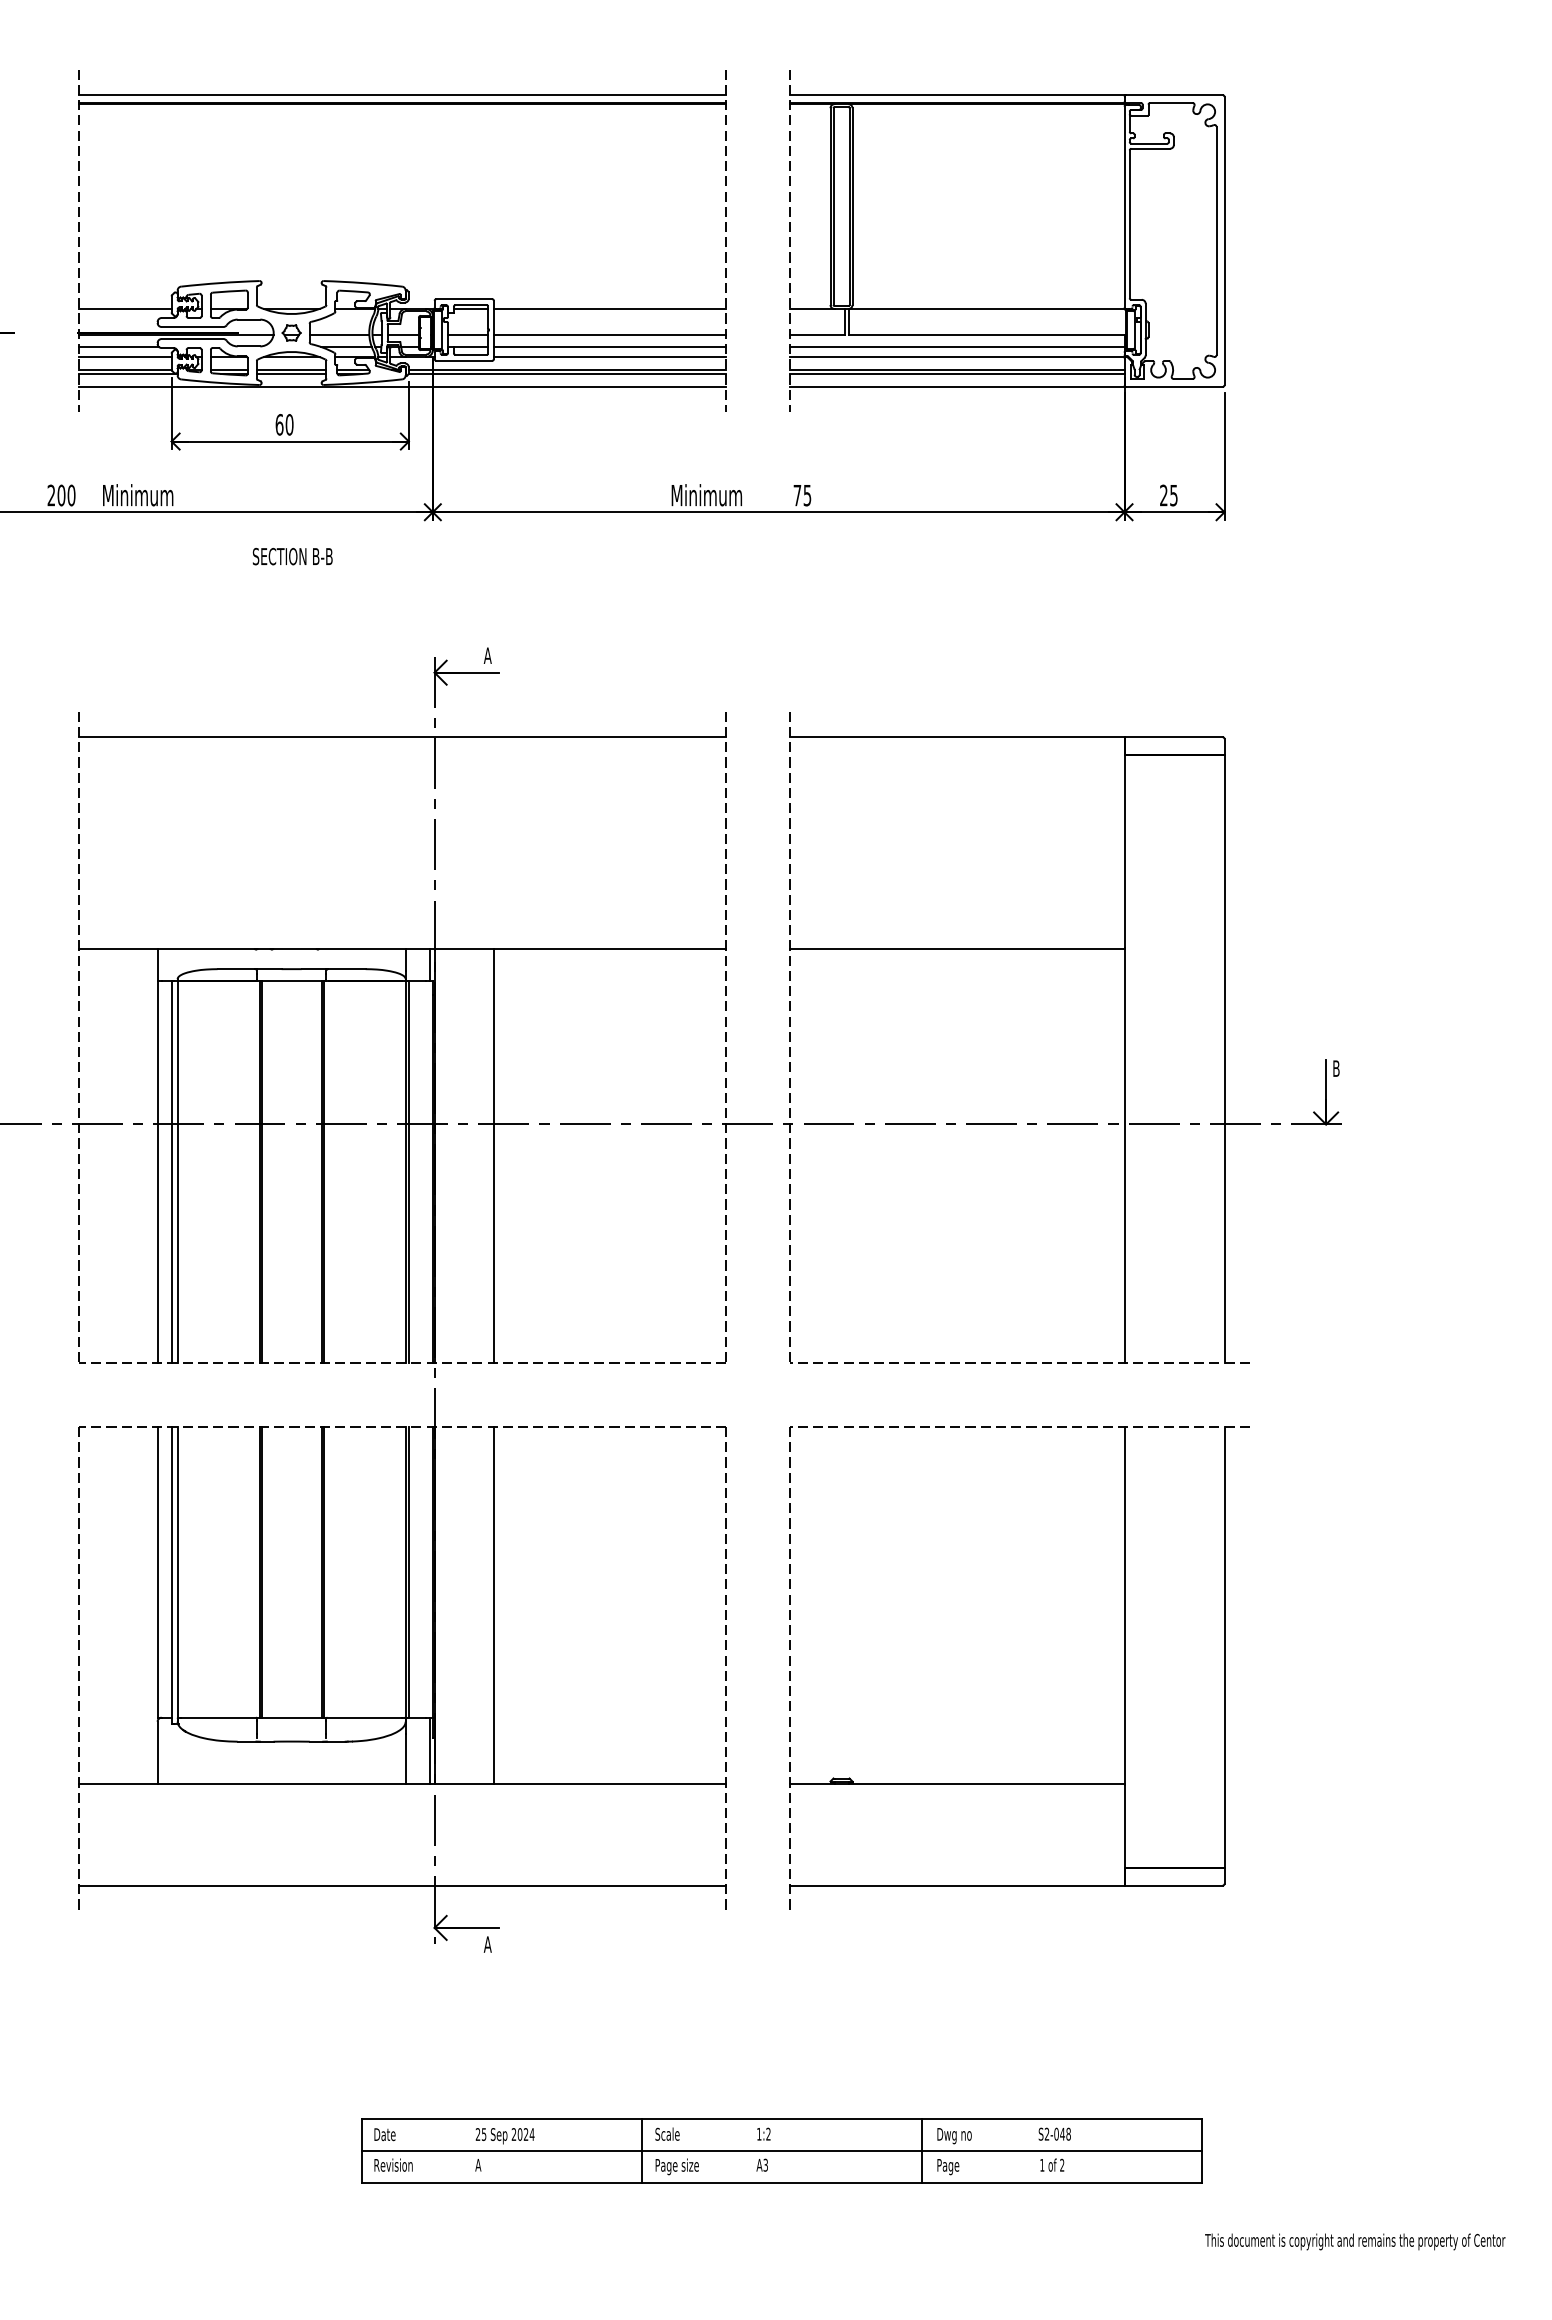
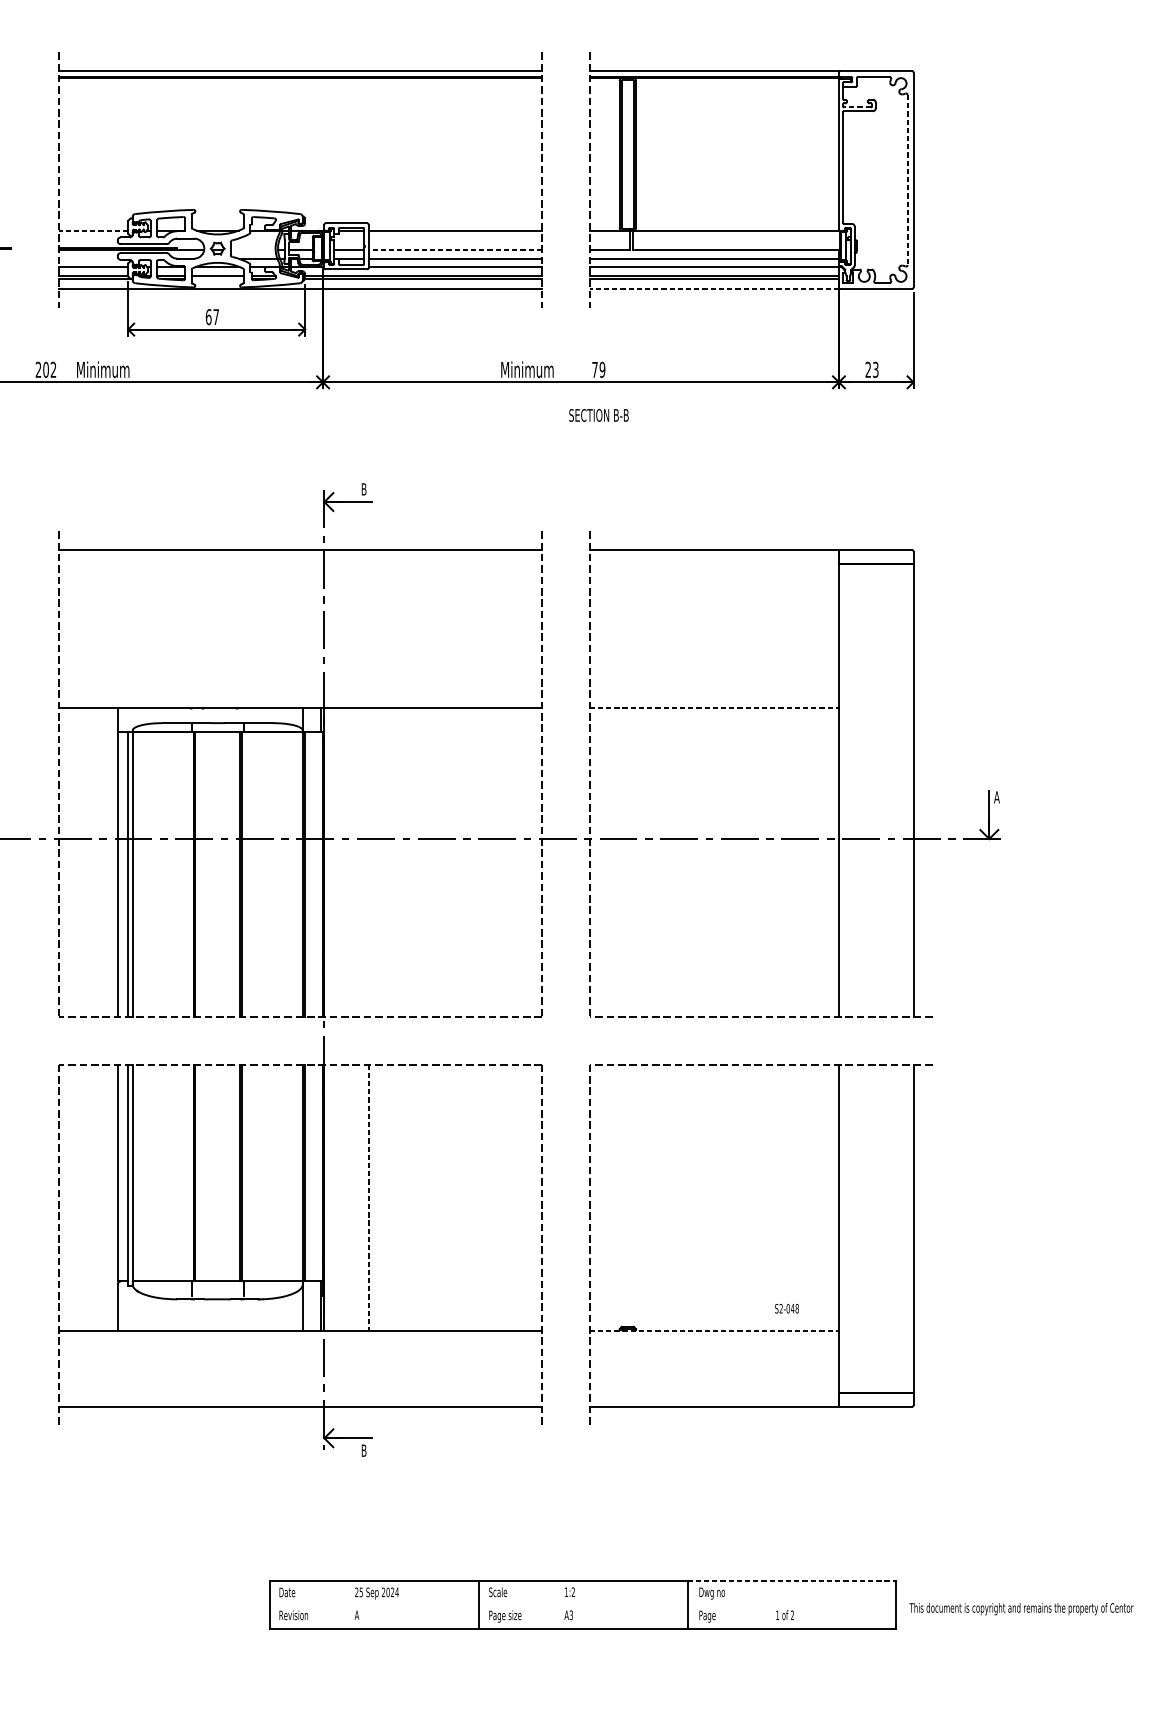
line: (1148, 143) -> (856, 107), solid -> dashed
line: (1216, 241) -> (907, 180), solid -> dashed
line: (125, 309) -> (93, 231), solid -> dashed
line: (339, 334) -> (253, 249), removed
line: (609, 334) -> (454, 249), solid -> dashed
line: (118, 347) -> (88, 259), removed
line: (291, 374) -> (217, 279), removed
line: (956, 387) -> (713, 289), solid -> dashed
text: (289, 424) -> (216, 316), 60 -> 67
text: (807, 494) -> (602, 369), 75 -> 79
text: (1173, 494) -> (875, 369), 25 -> 23
text: (71, 495) -> (53, 369), 200 -> 202
text: (292, 556) -> (598, 415), moved
text: (487, 655) -> (363, 489), A -> B
line: (957, 949) -> (714, 708), solid -> dashed
text: (1336, 1068) -> (997, 797), B -> A
line: (493, 1155) -> (368, 862), removed
line: (493, 1605) -> (368, 1197), solid -> dashed
line: (957, 1783) -> (714, 1330), solid -> dashed
text: (487, 1944) -> (363, 1450), A -> B
line: (1062, 2119) -> (792, 1581), solid -> dashed
text: (1054, 2133) -> (786, 1308), moved
line: (781, 2151) -> (583, 1605), removed
text: (1355, 2241) -> (1021, 1608), moved

